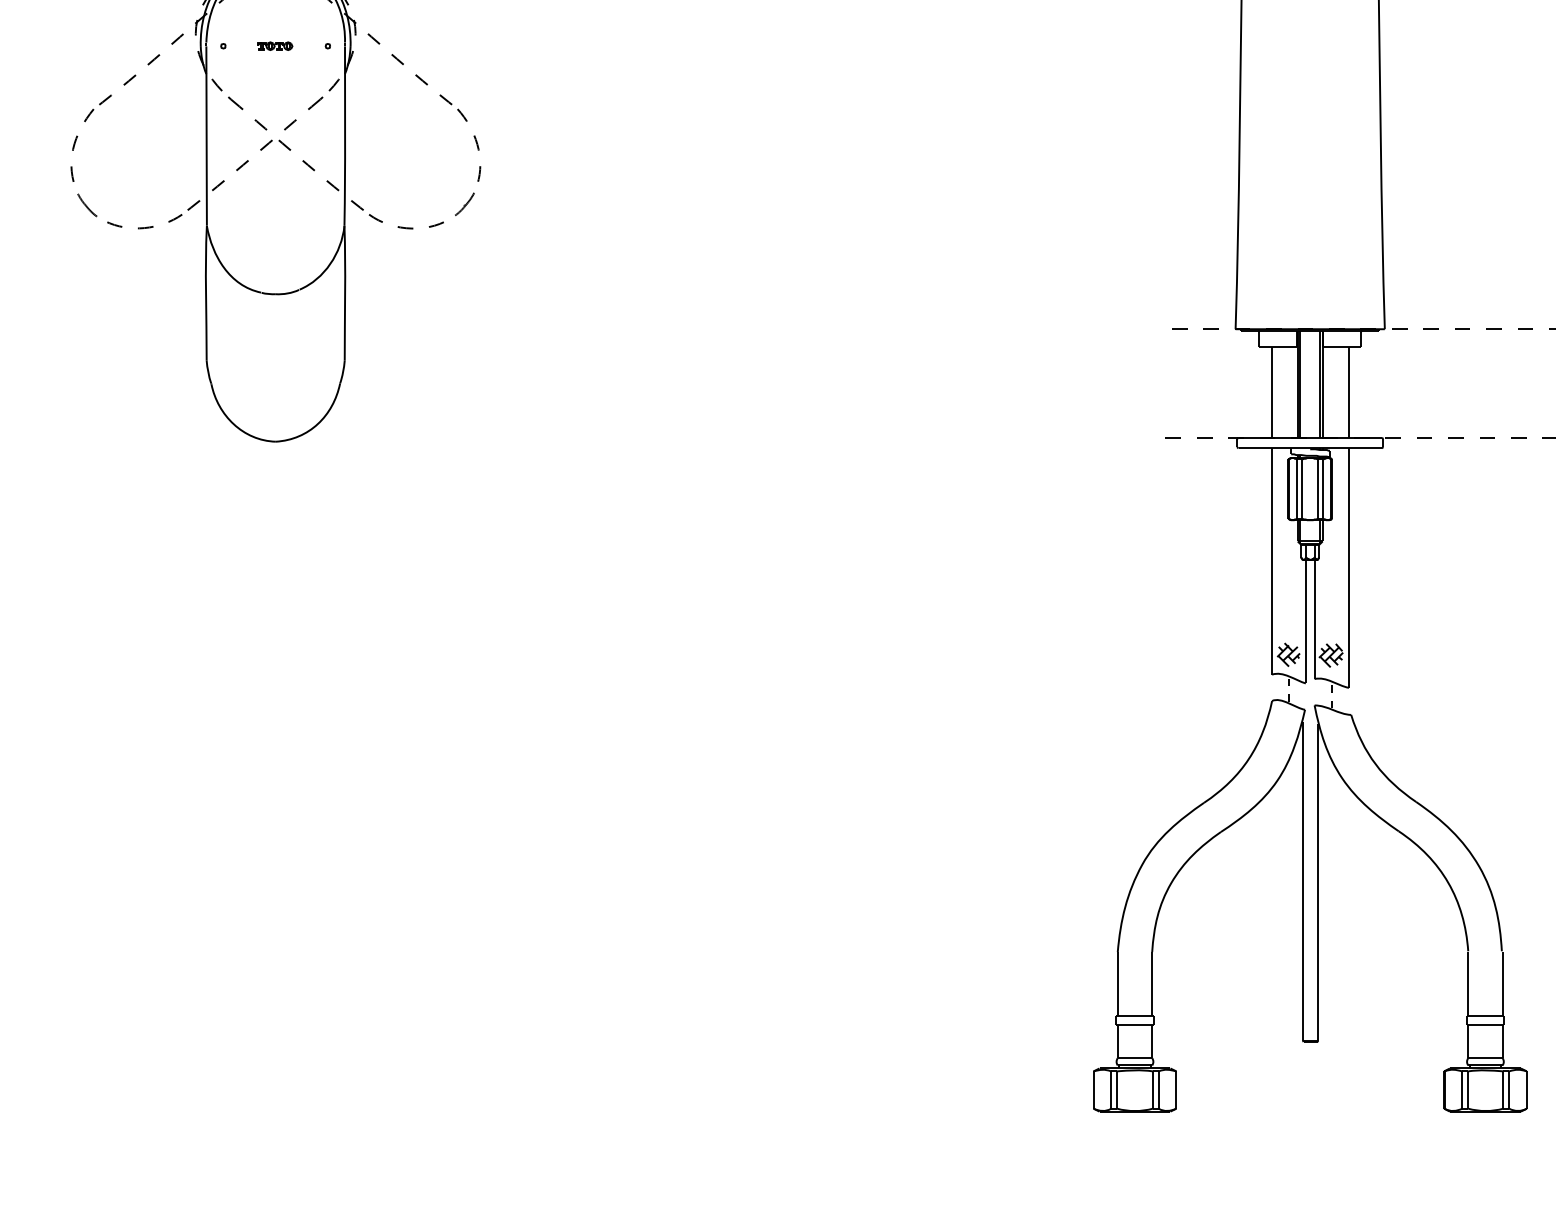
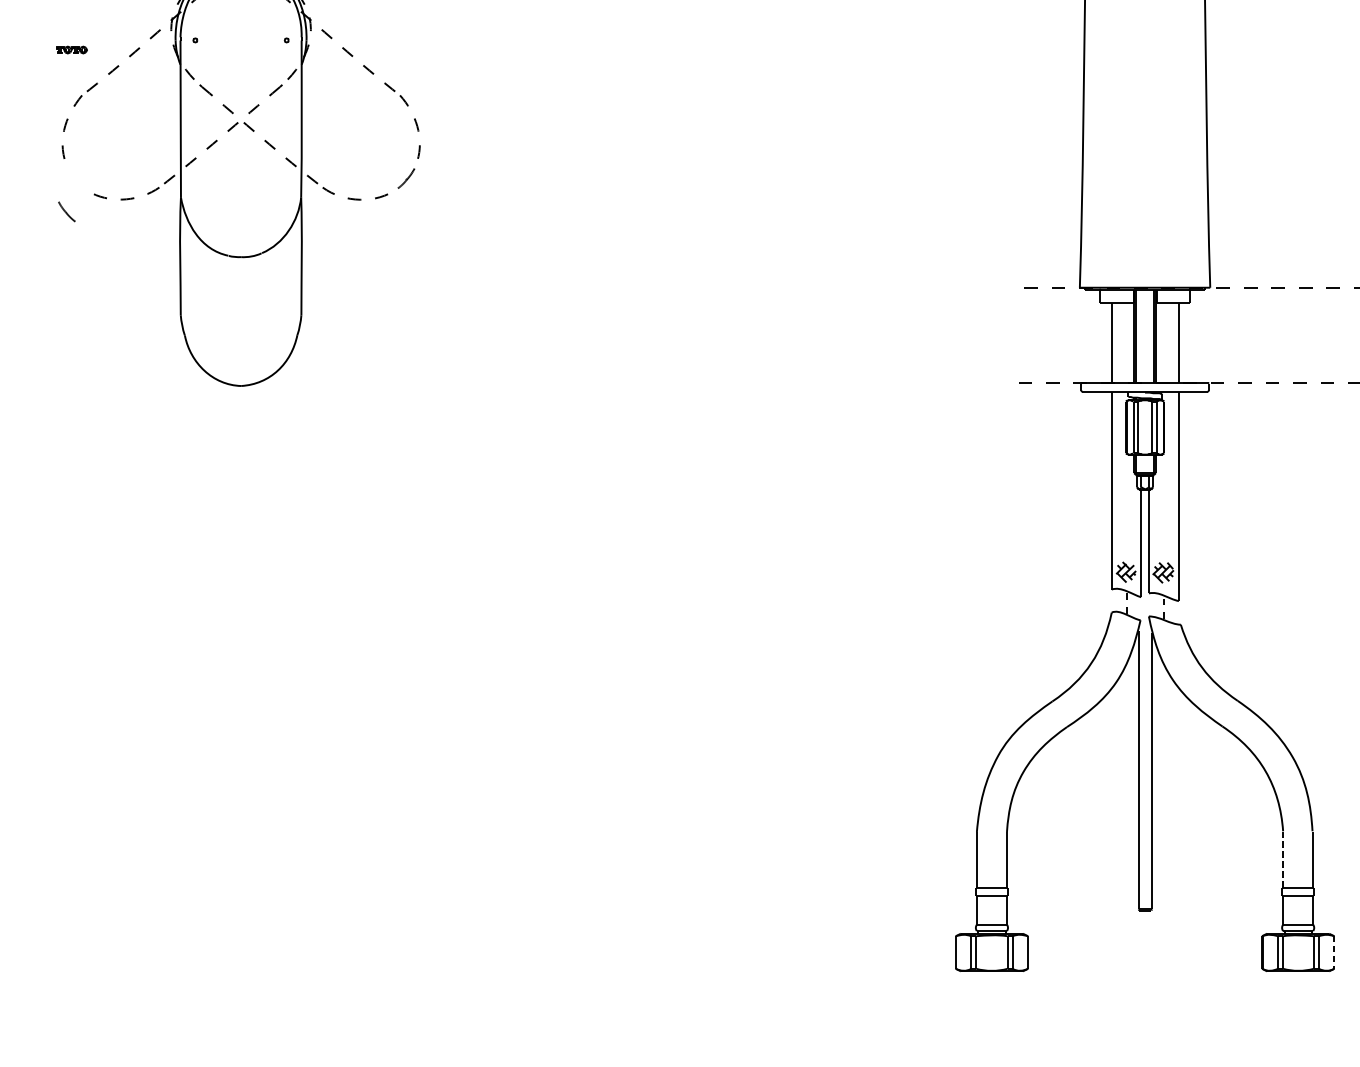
part: (275, 45) -> (72, 49), moved
part: (87, 205) -> (67, 211), moved
line: (1468, 983) -> (1283, 859), solid -> dashed
line: (1526, 1090) -> (1334, 952), solid -> dashed

